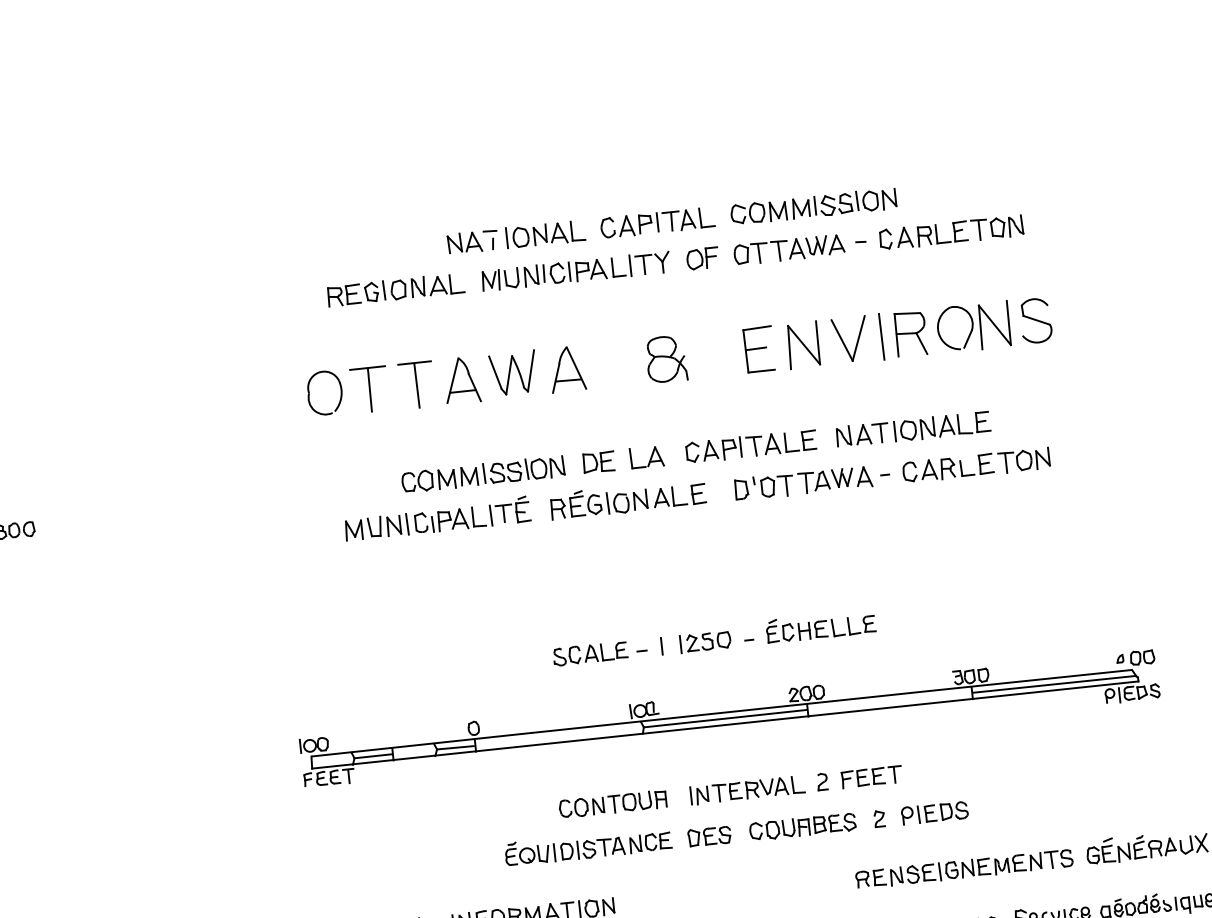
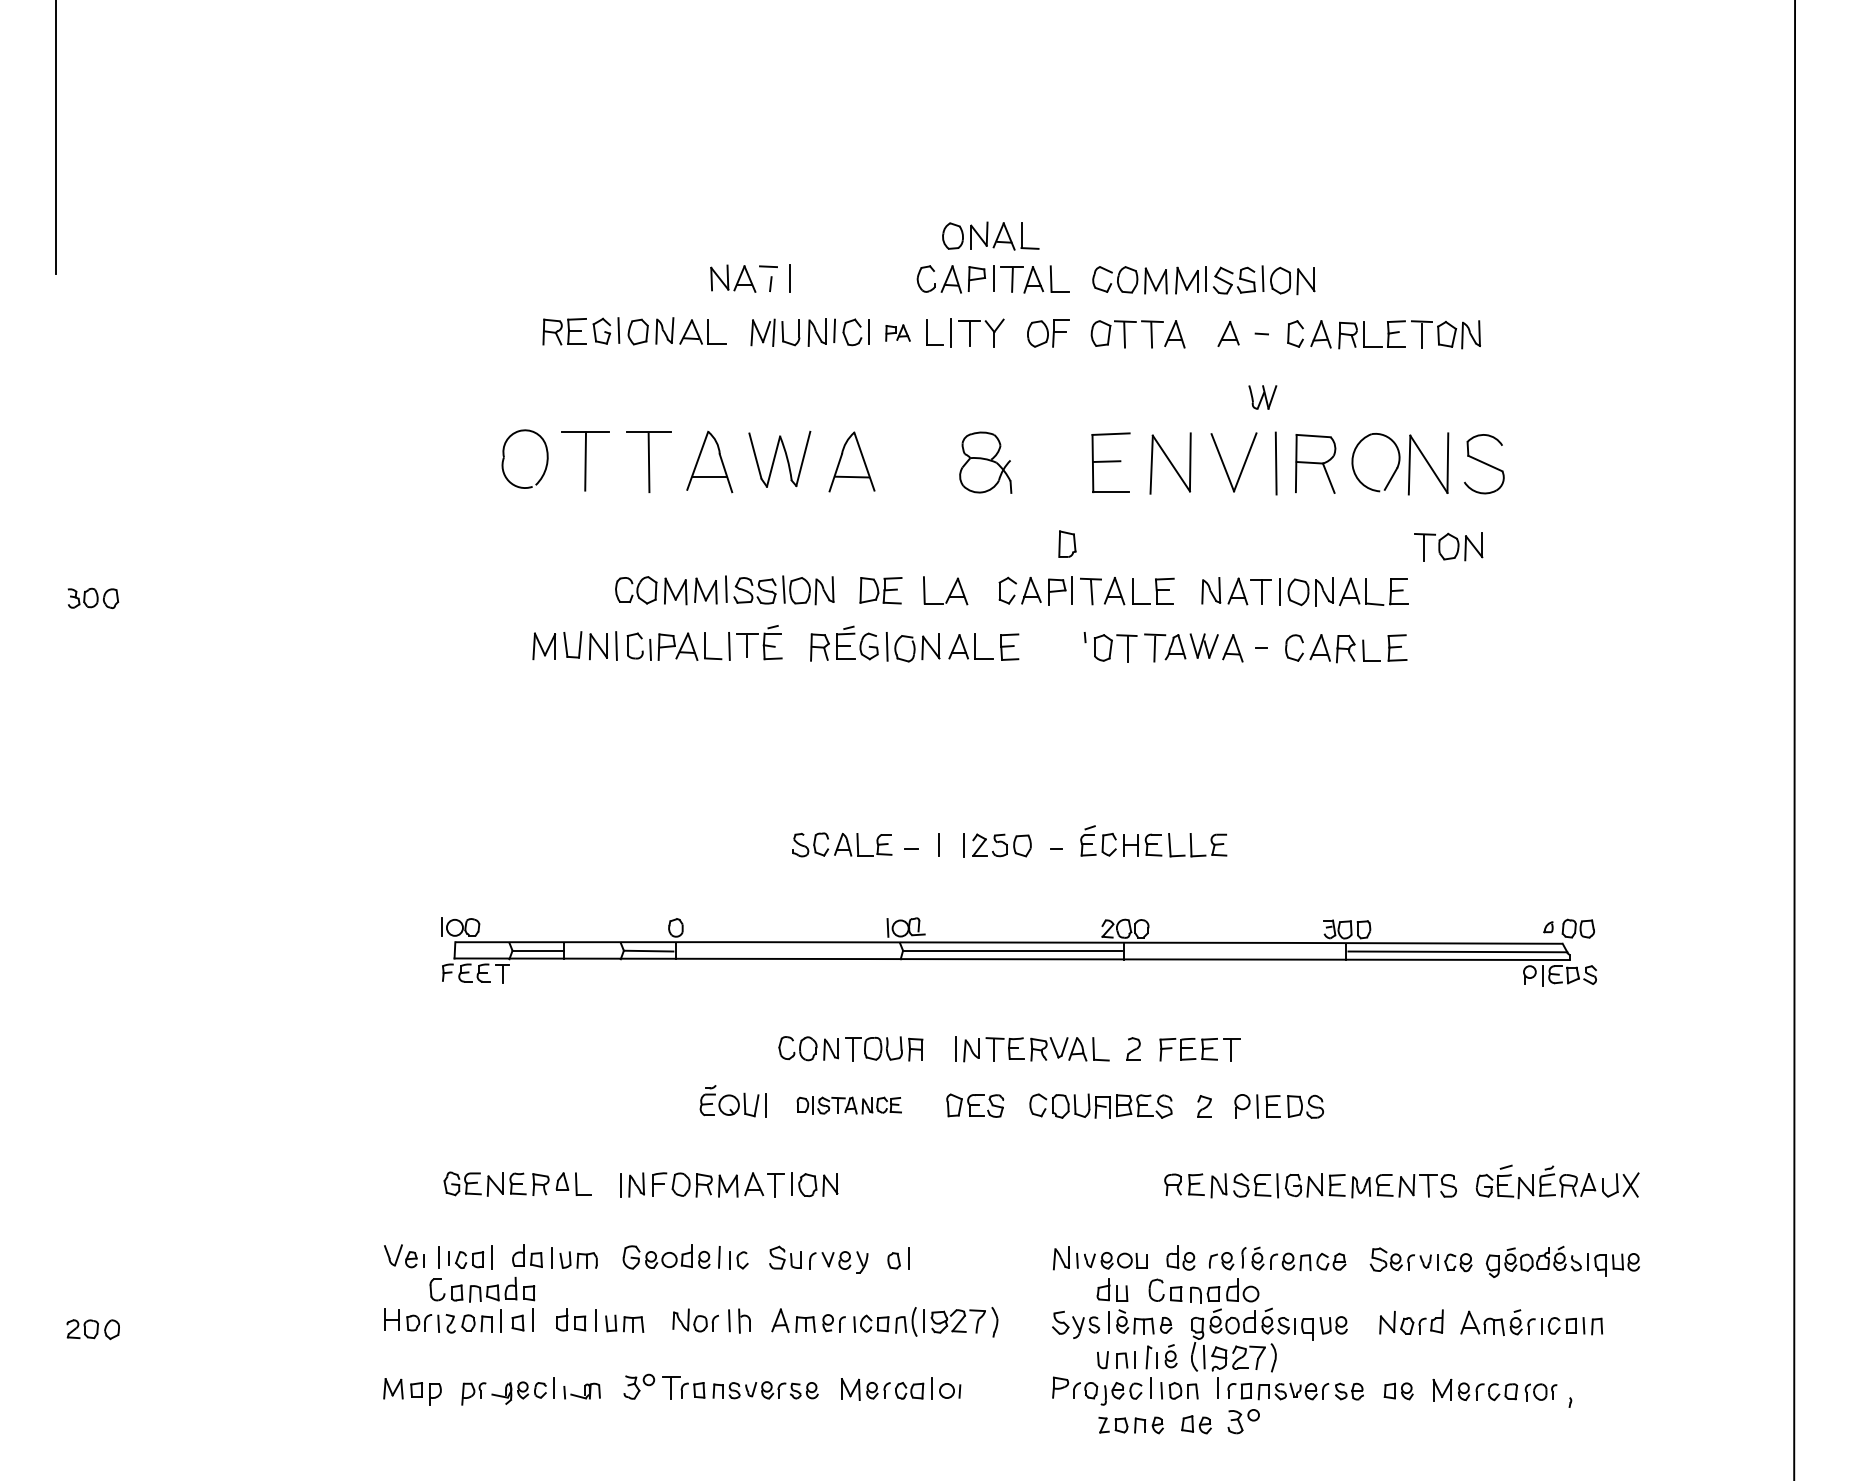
part: (548, 233) -> (990, 235), moved
part: (816, 245) -> (1262, 397), moved
part: (590, 269) -> (897, 332), size x0.6
part: (1024, 460) -> (1448, 546), moved
part: (741, 488) -> (1067, 543), moved
part: (616, 846) -> (849, 1105), size x0.7

